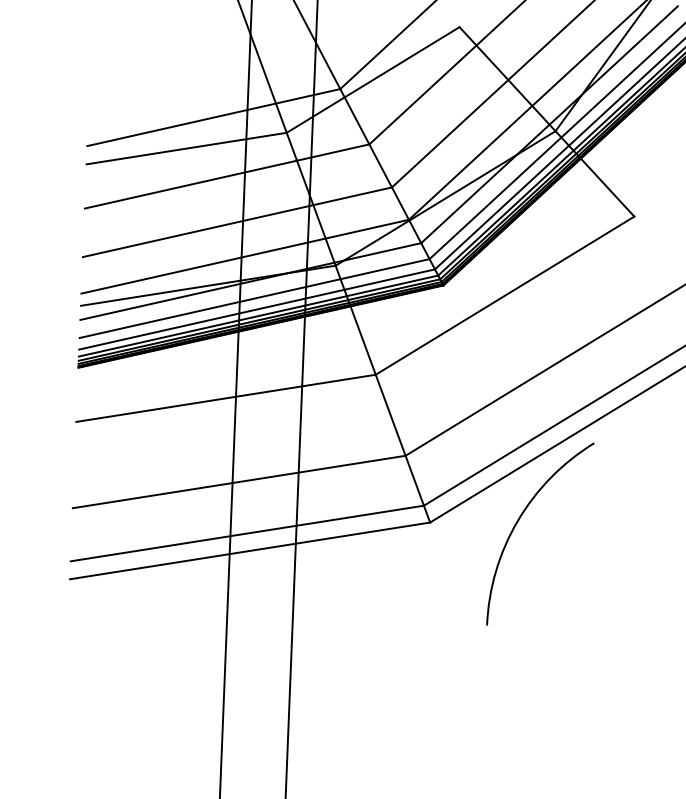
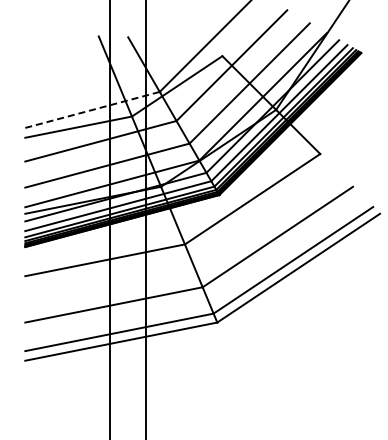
line: (213, 116) -> (92, 109), solid -> dashed
arc: (522, 518) -> (266, 318), removed

